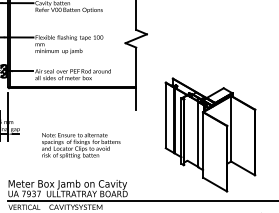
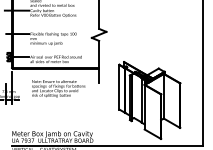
text: (80, 145) -> (58, 88), moved

